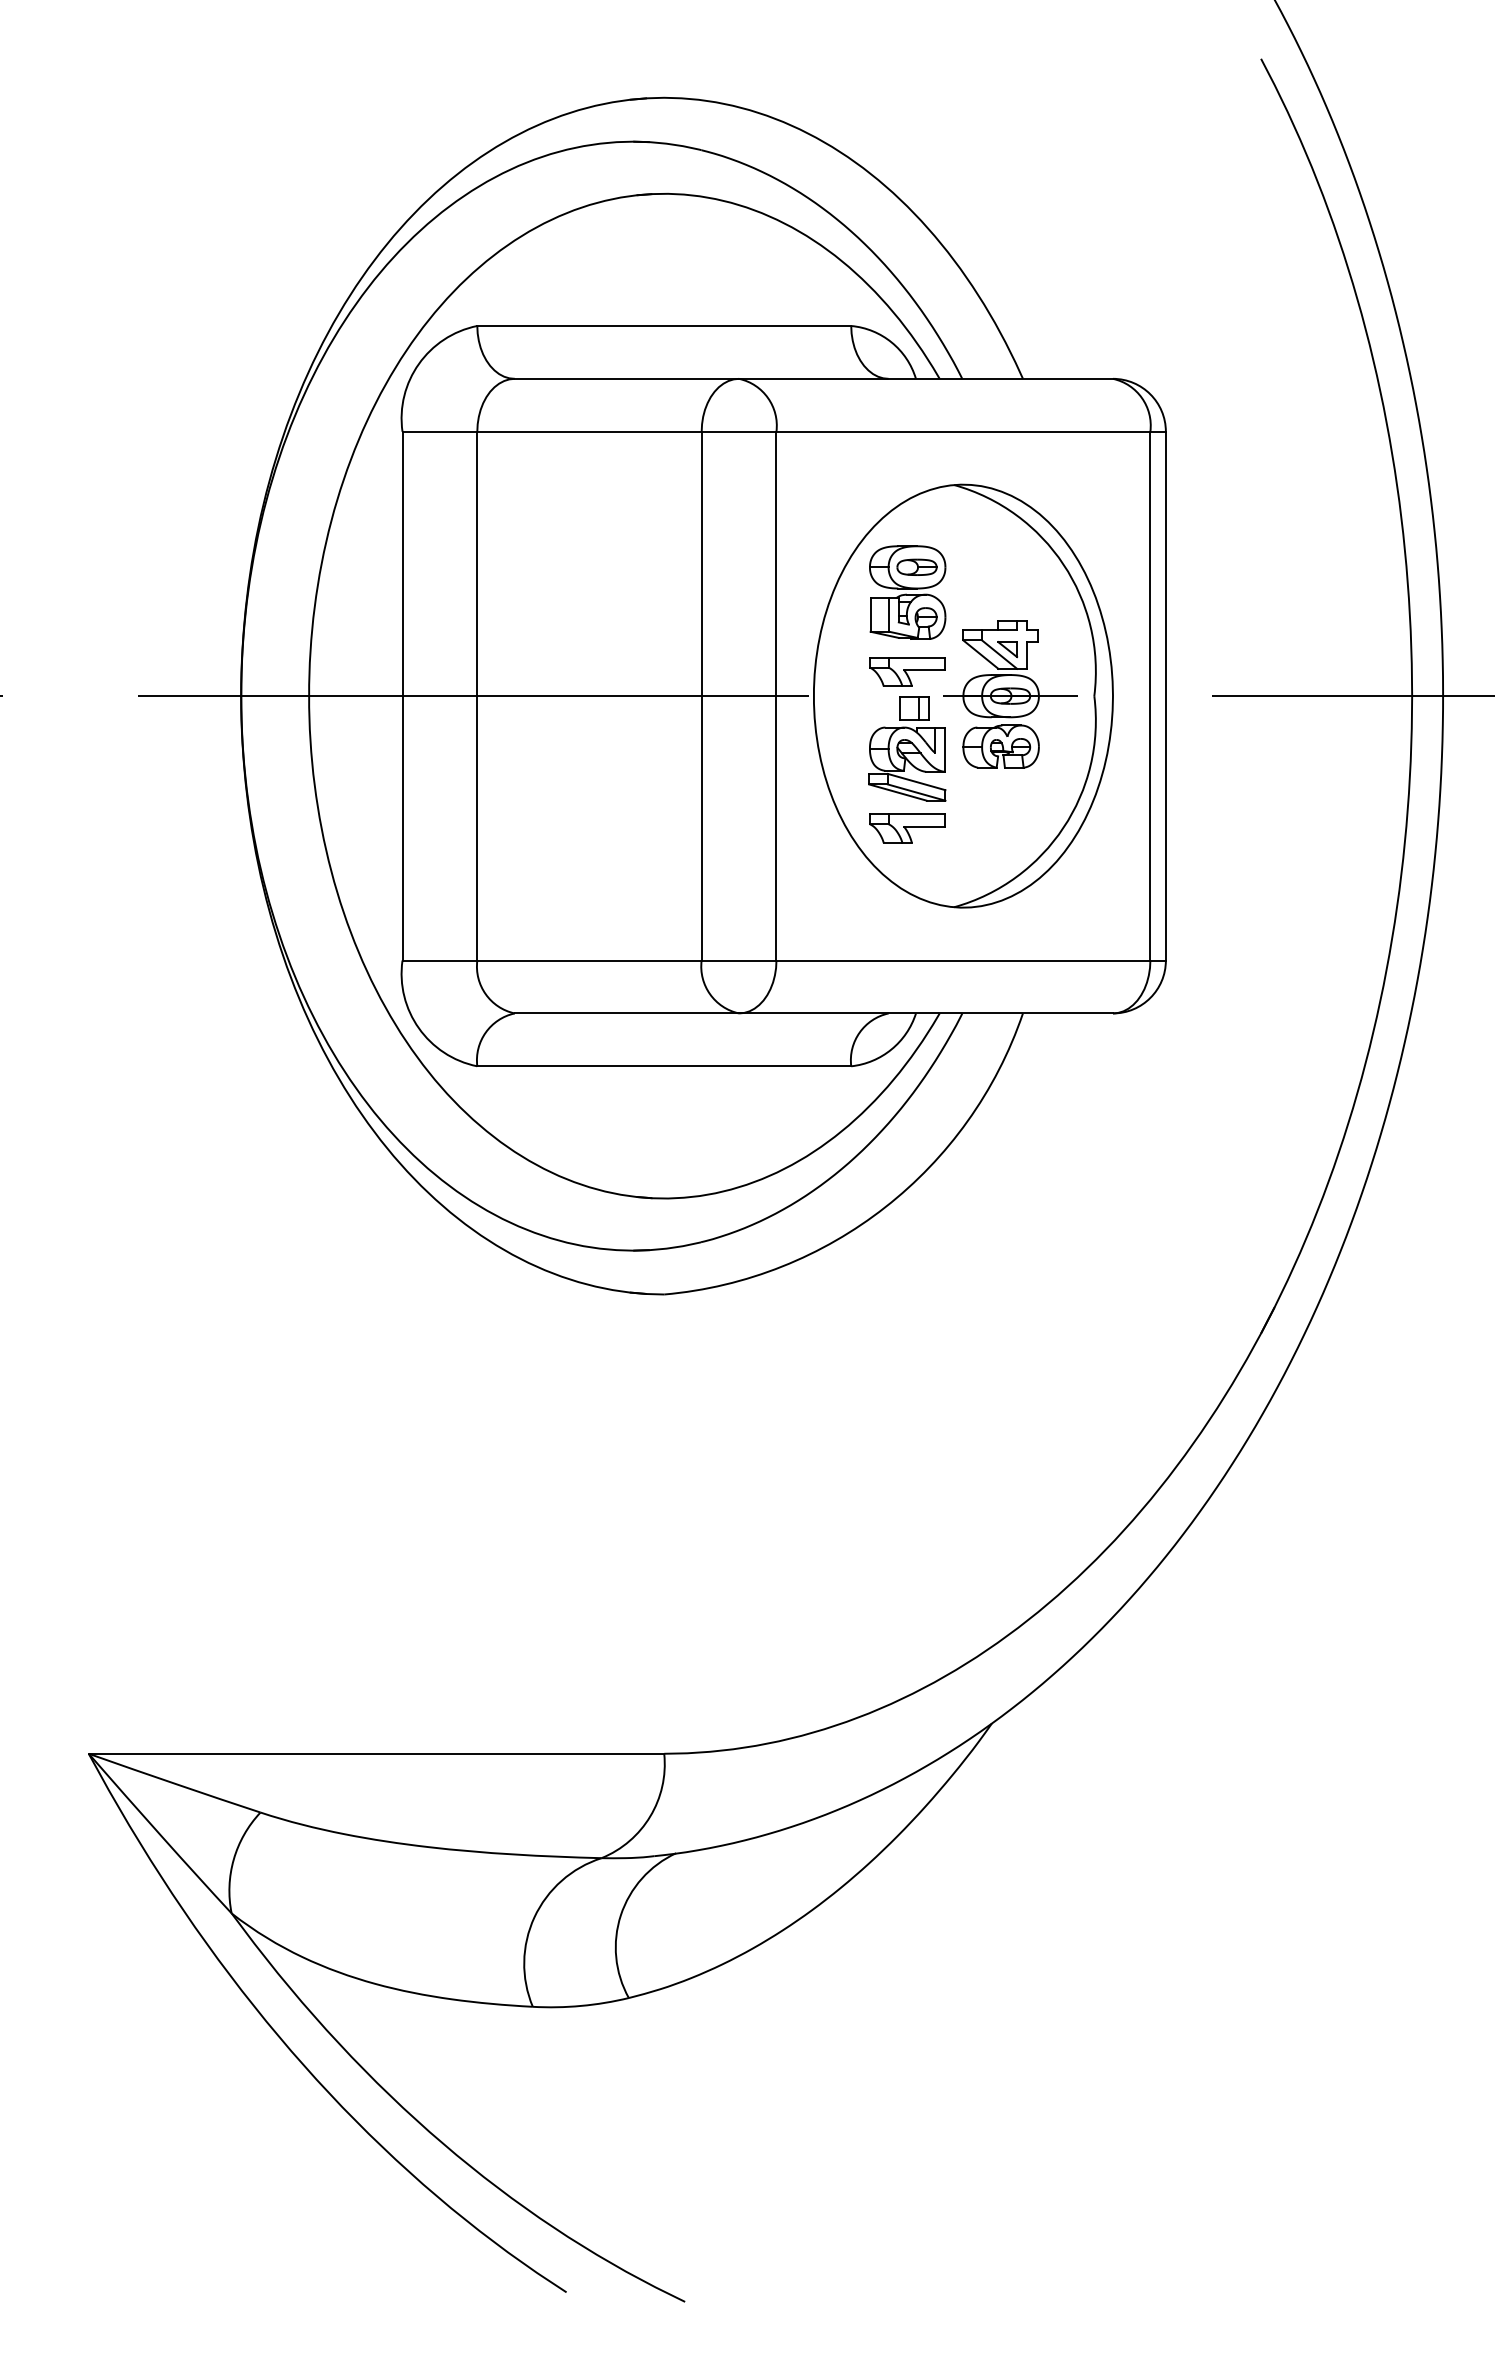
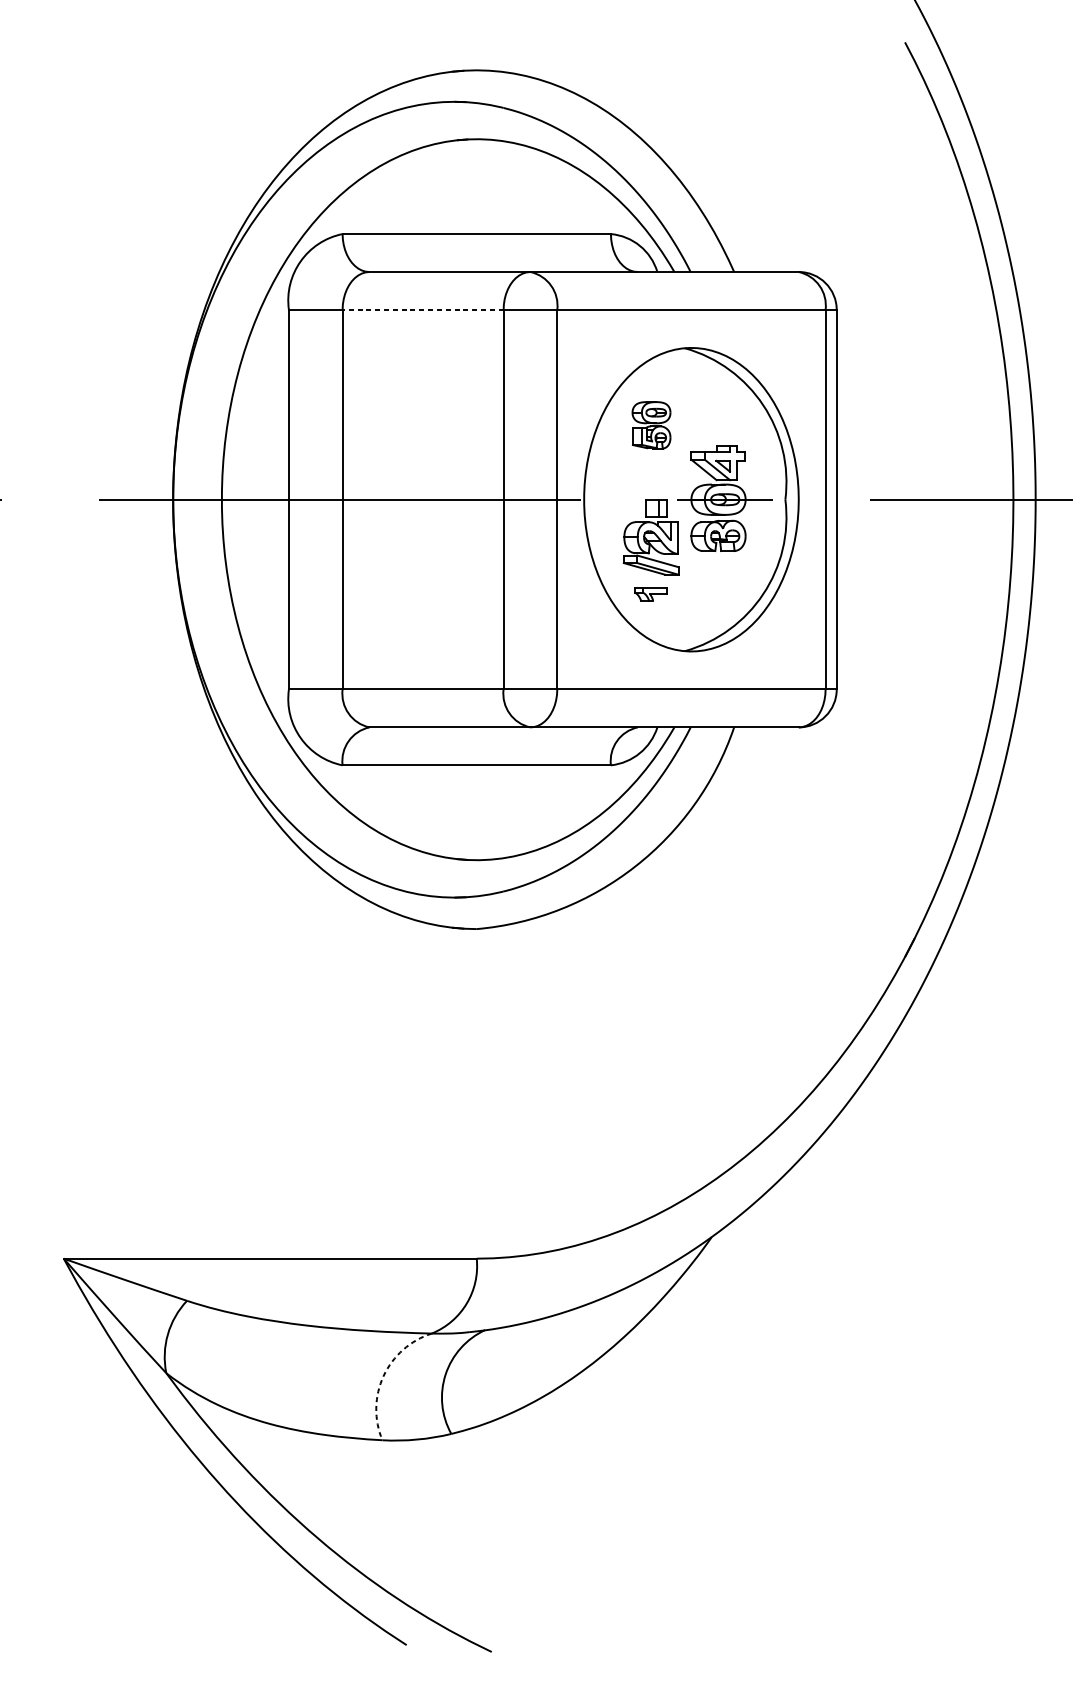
line: (589, 431) -> (423, 309), solid -> dashed
part: (907, 592) -> (651, 425), size x0.7
part: (907, 671) -> (651, 482), removed
part: (907, 828) -> (651, 594), size x0.6
arc: (534, 1917) -> (383, 1376), solid -> dashed

